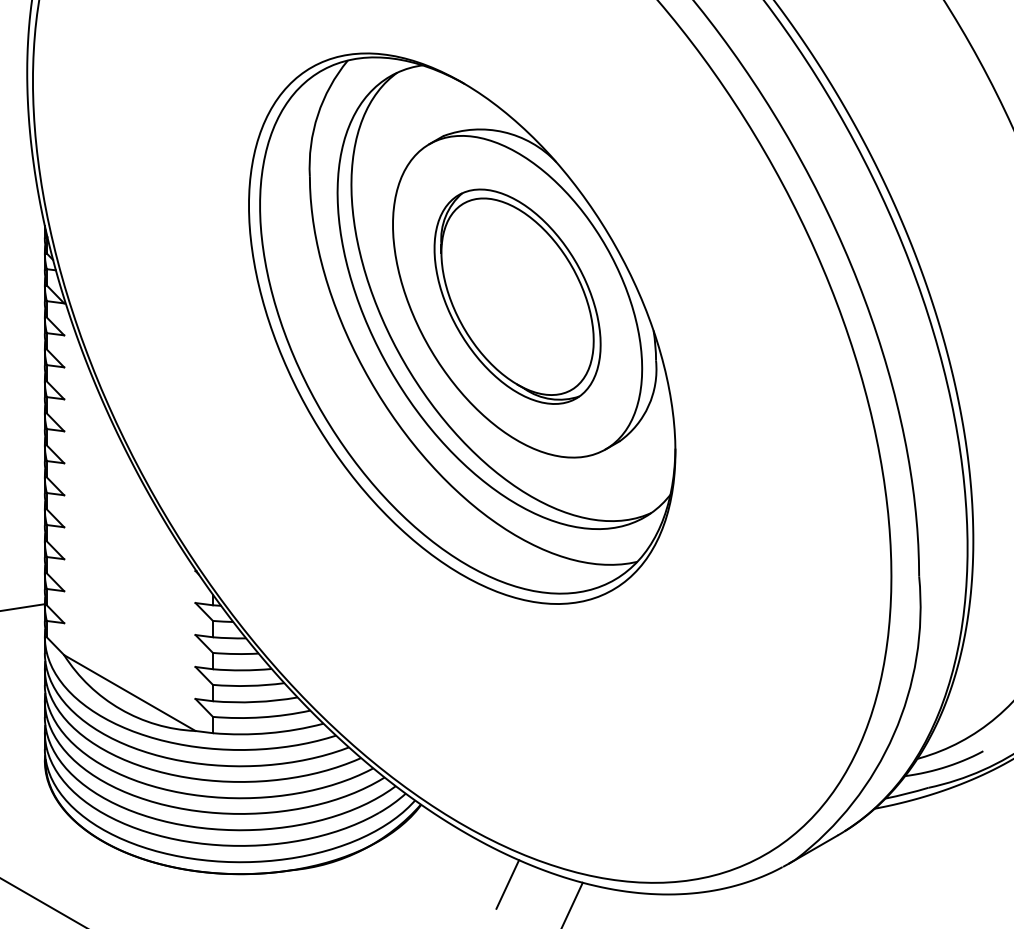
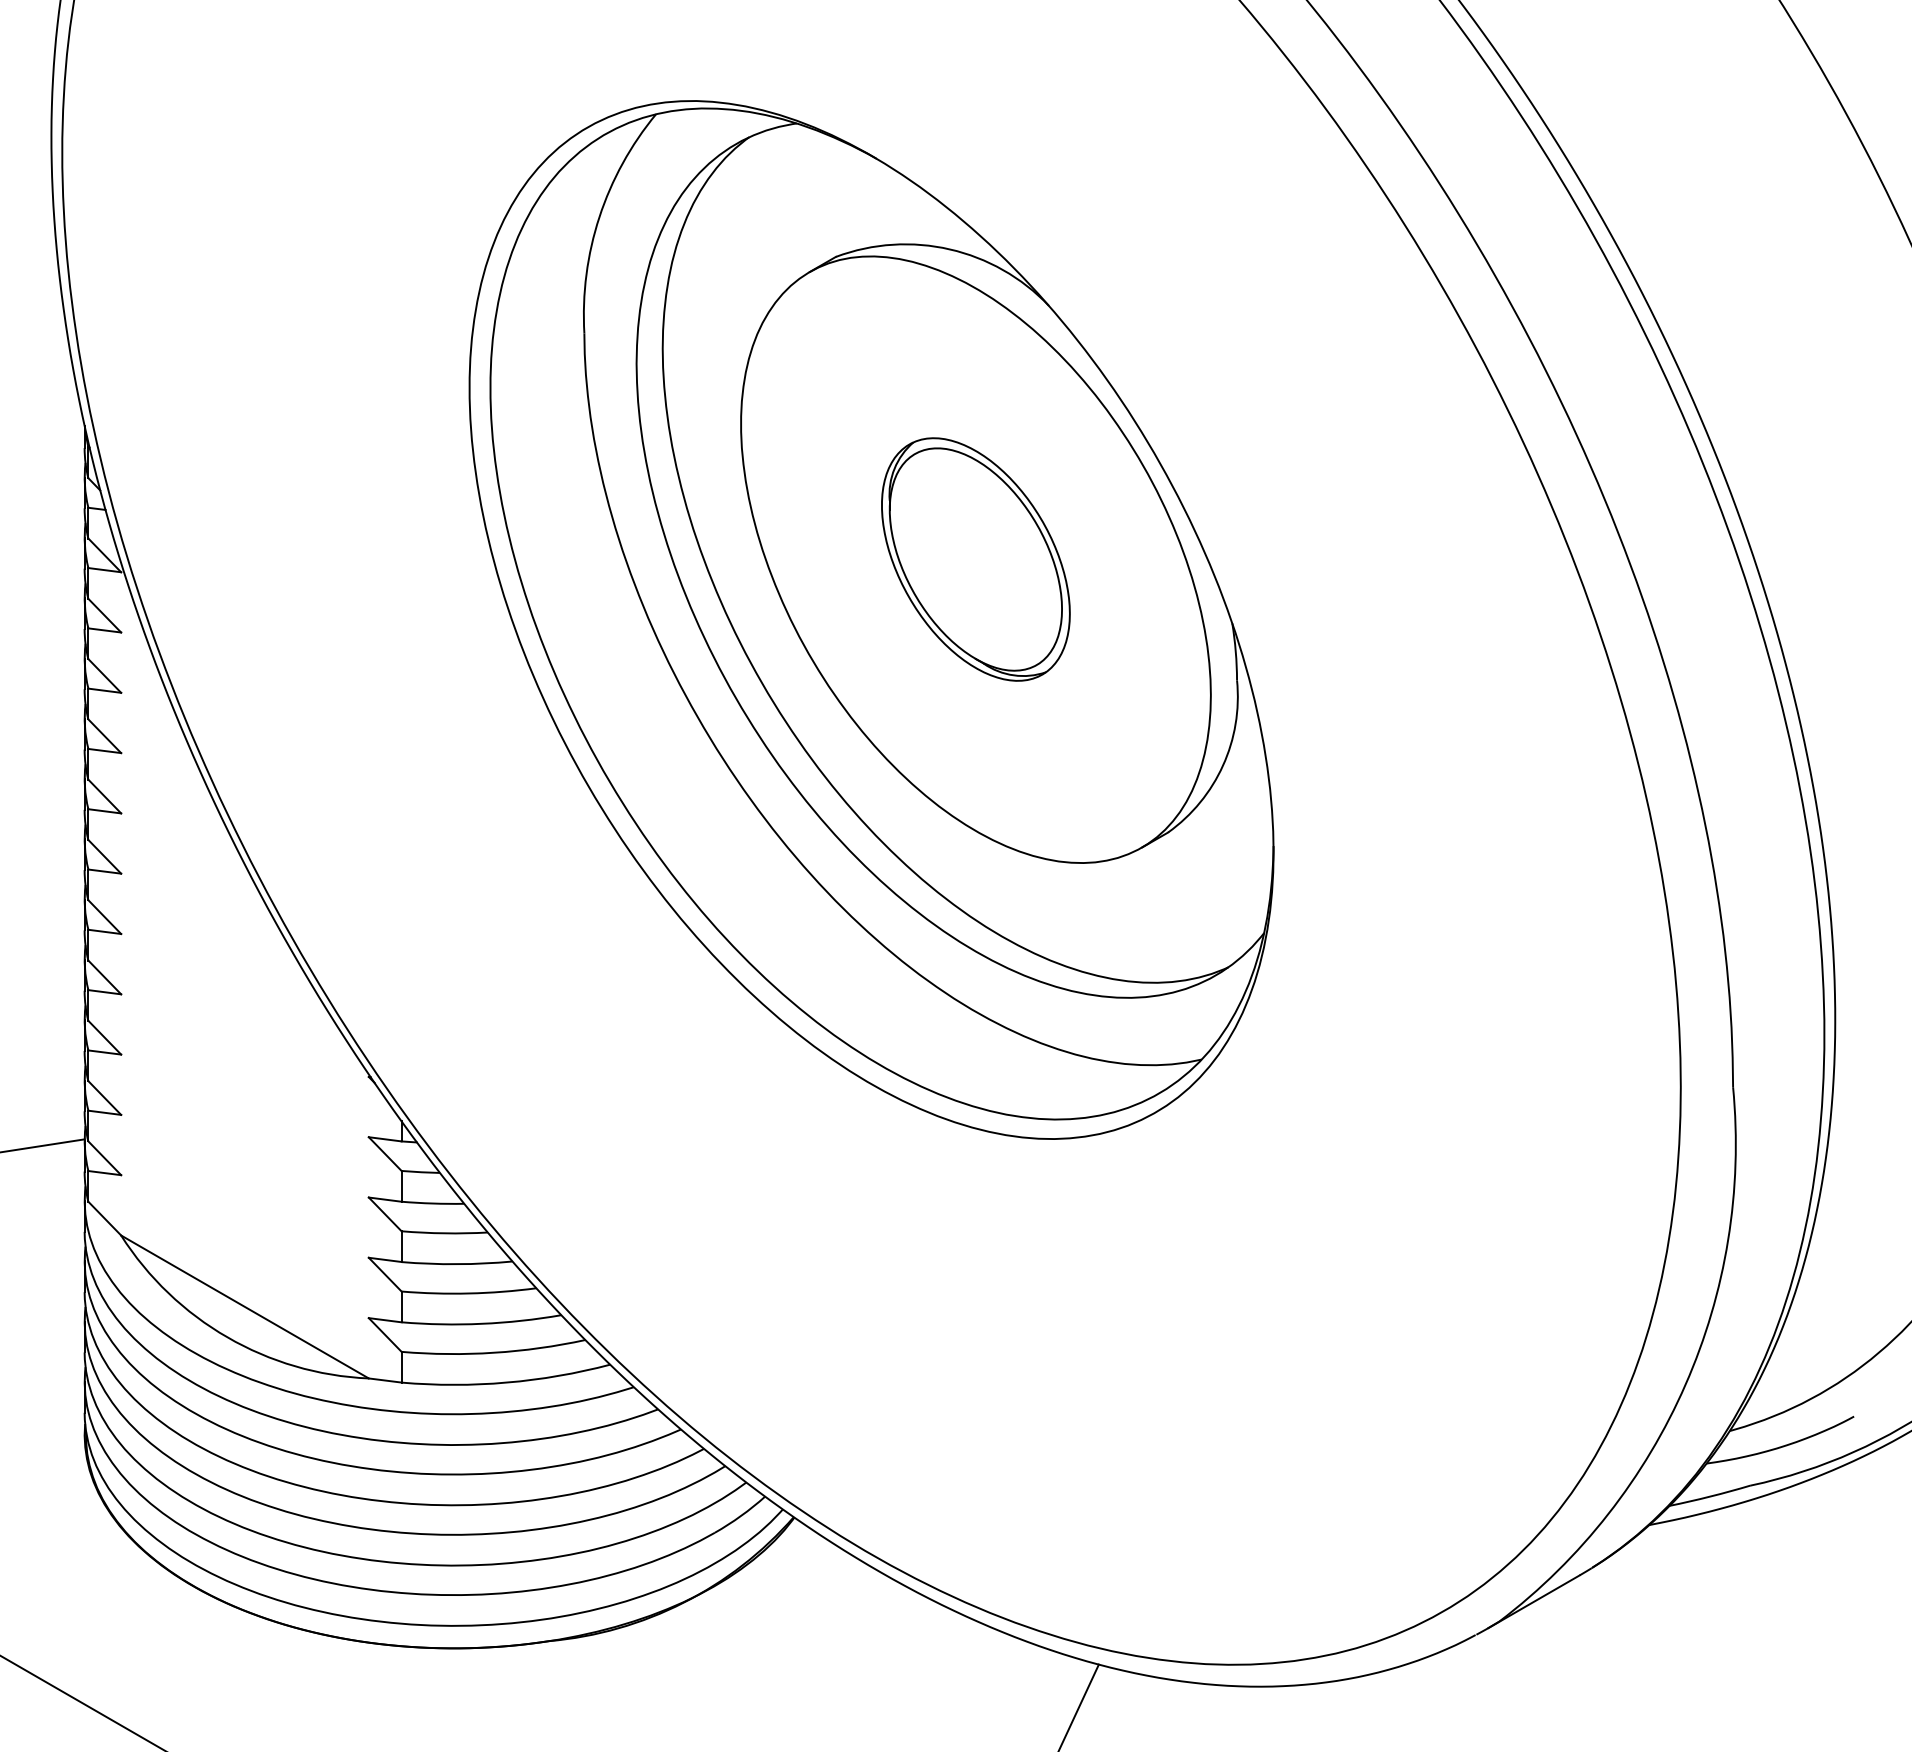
part: (517, 296) -> (975, 559), size x0.6
line: (507, 884) -> (956, 1667), removed

